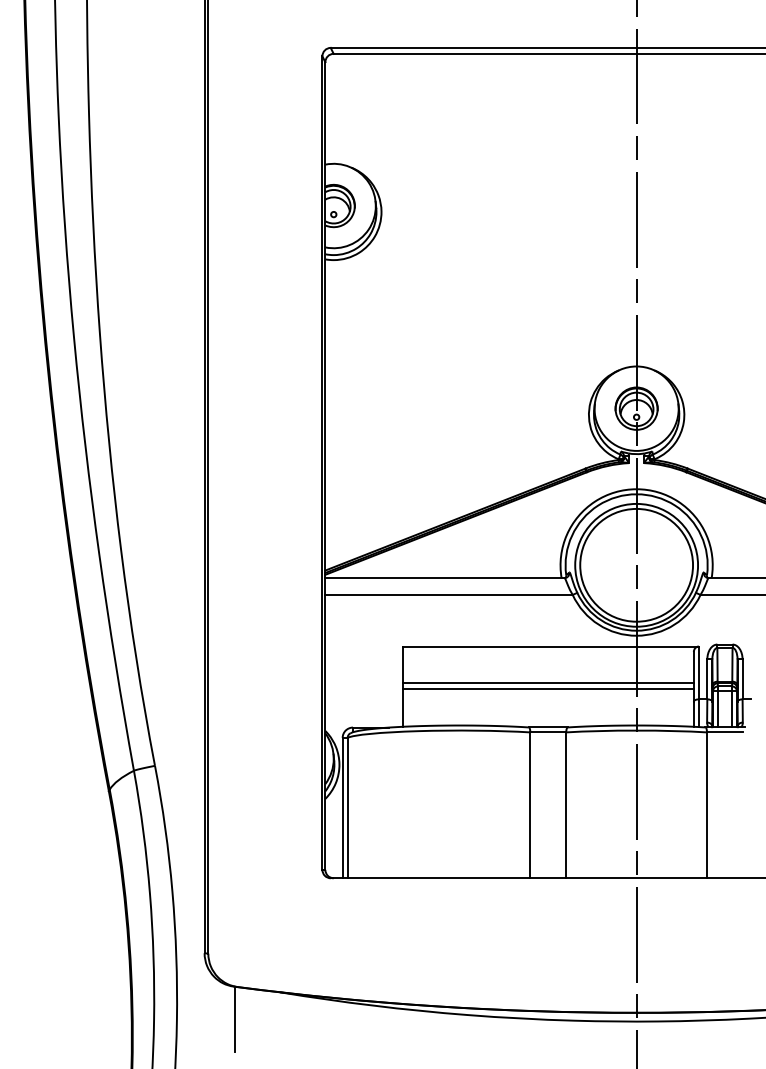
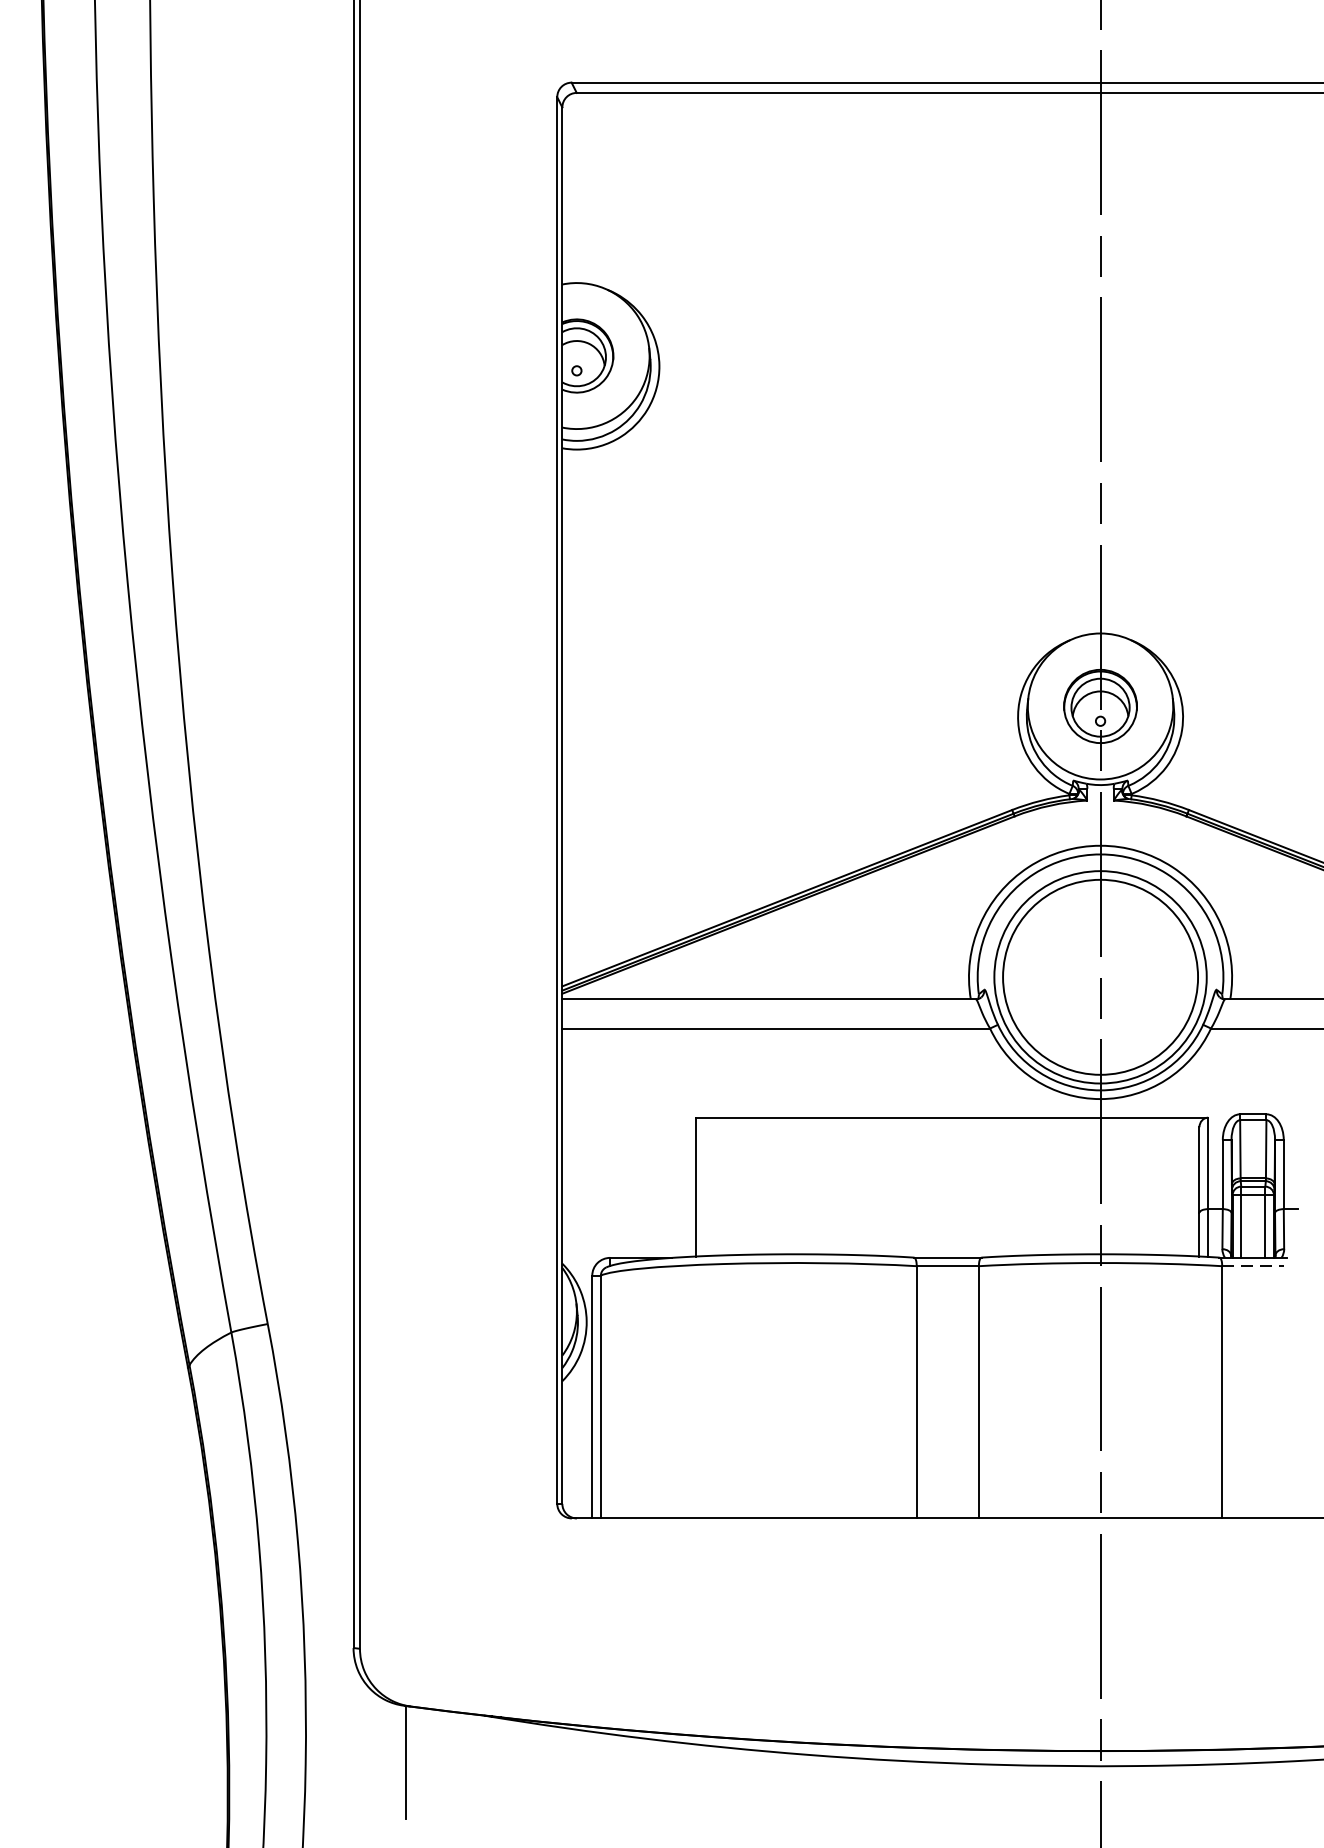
line: (547, 683) -> (946, 1181), removed
line: (547, 689) -> (946, 1192), removed
line: (725, 732) -> (1254, 1266), solid -> dashed

